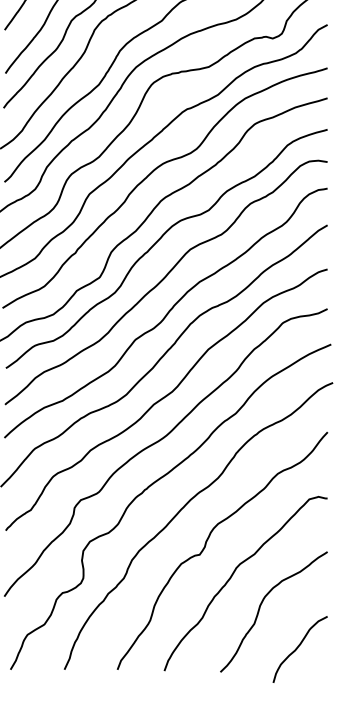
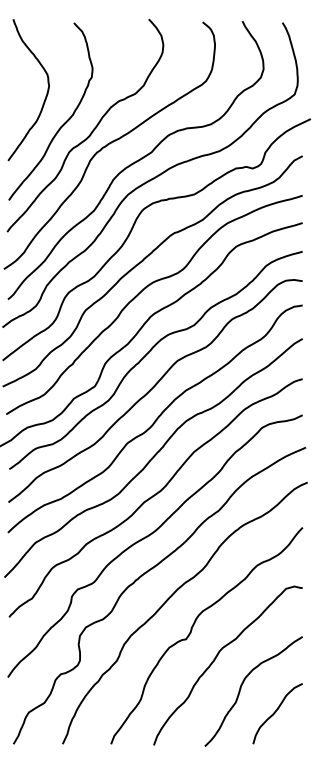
curve: (298, 648) -> (276, 712), moved

